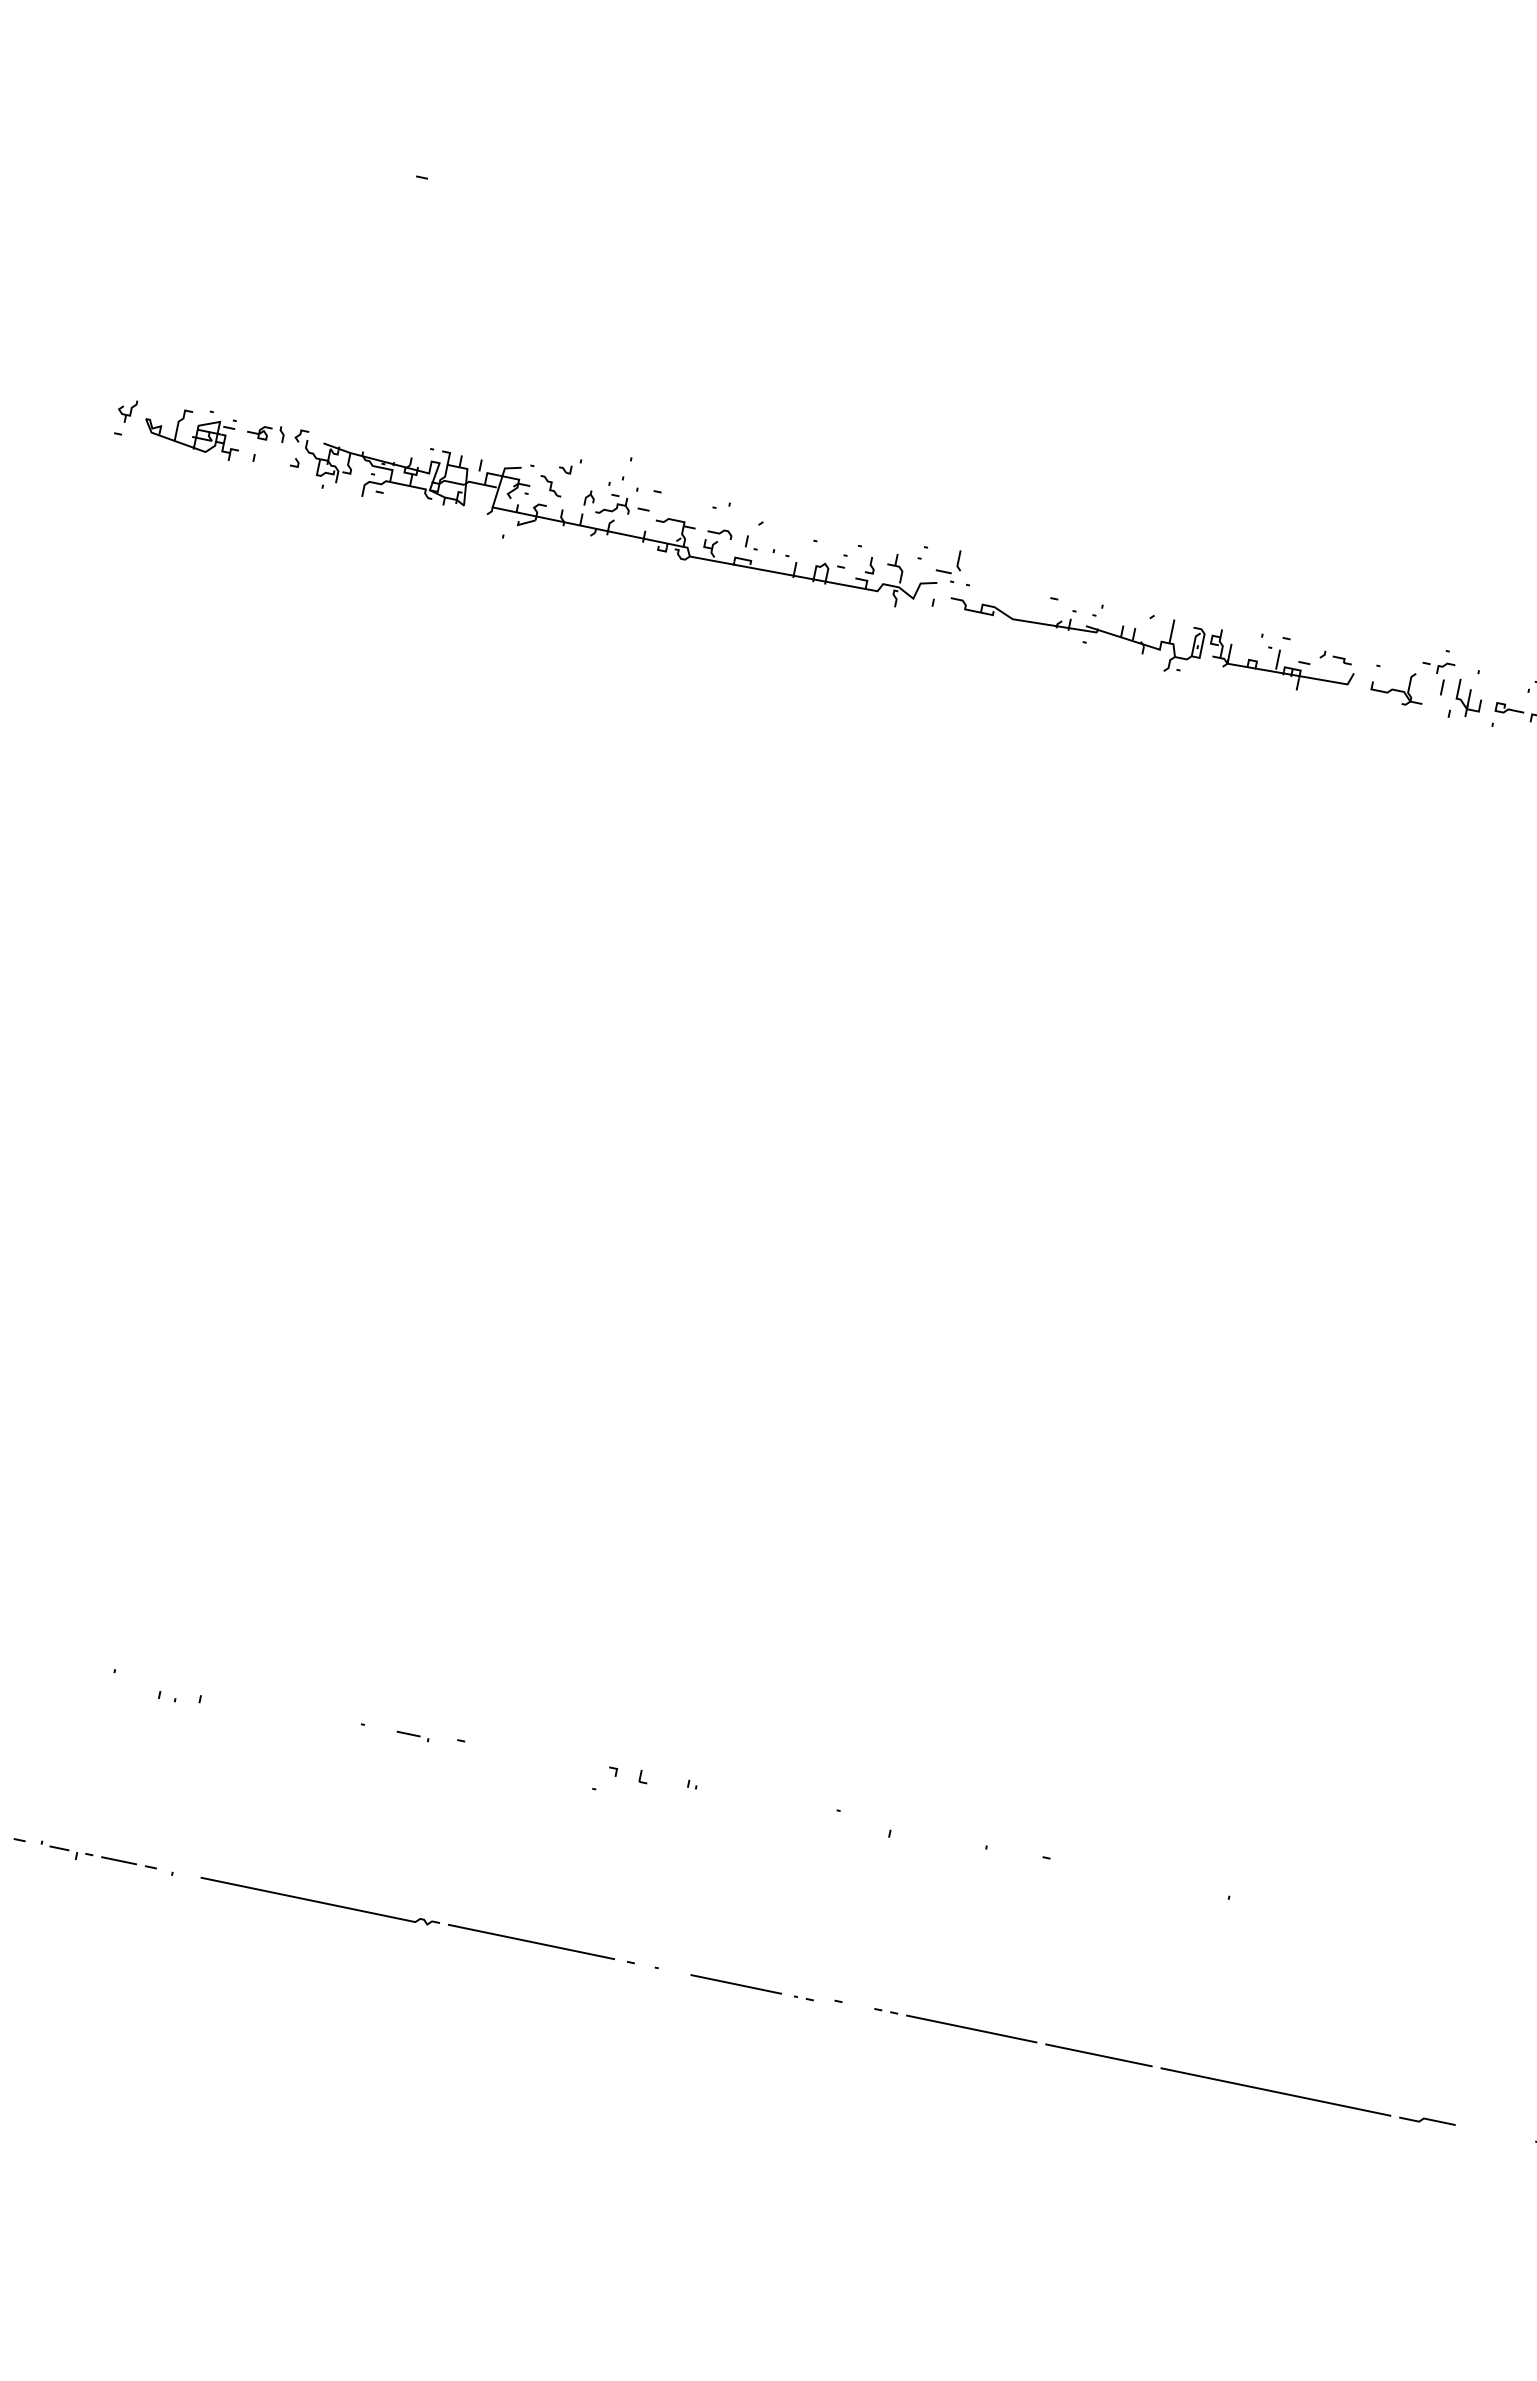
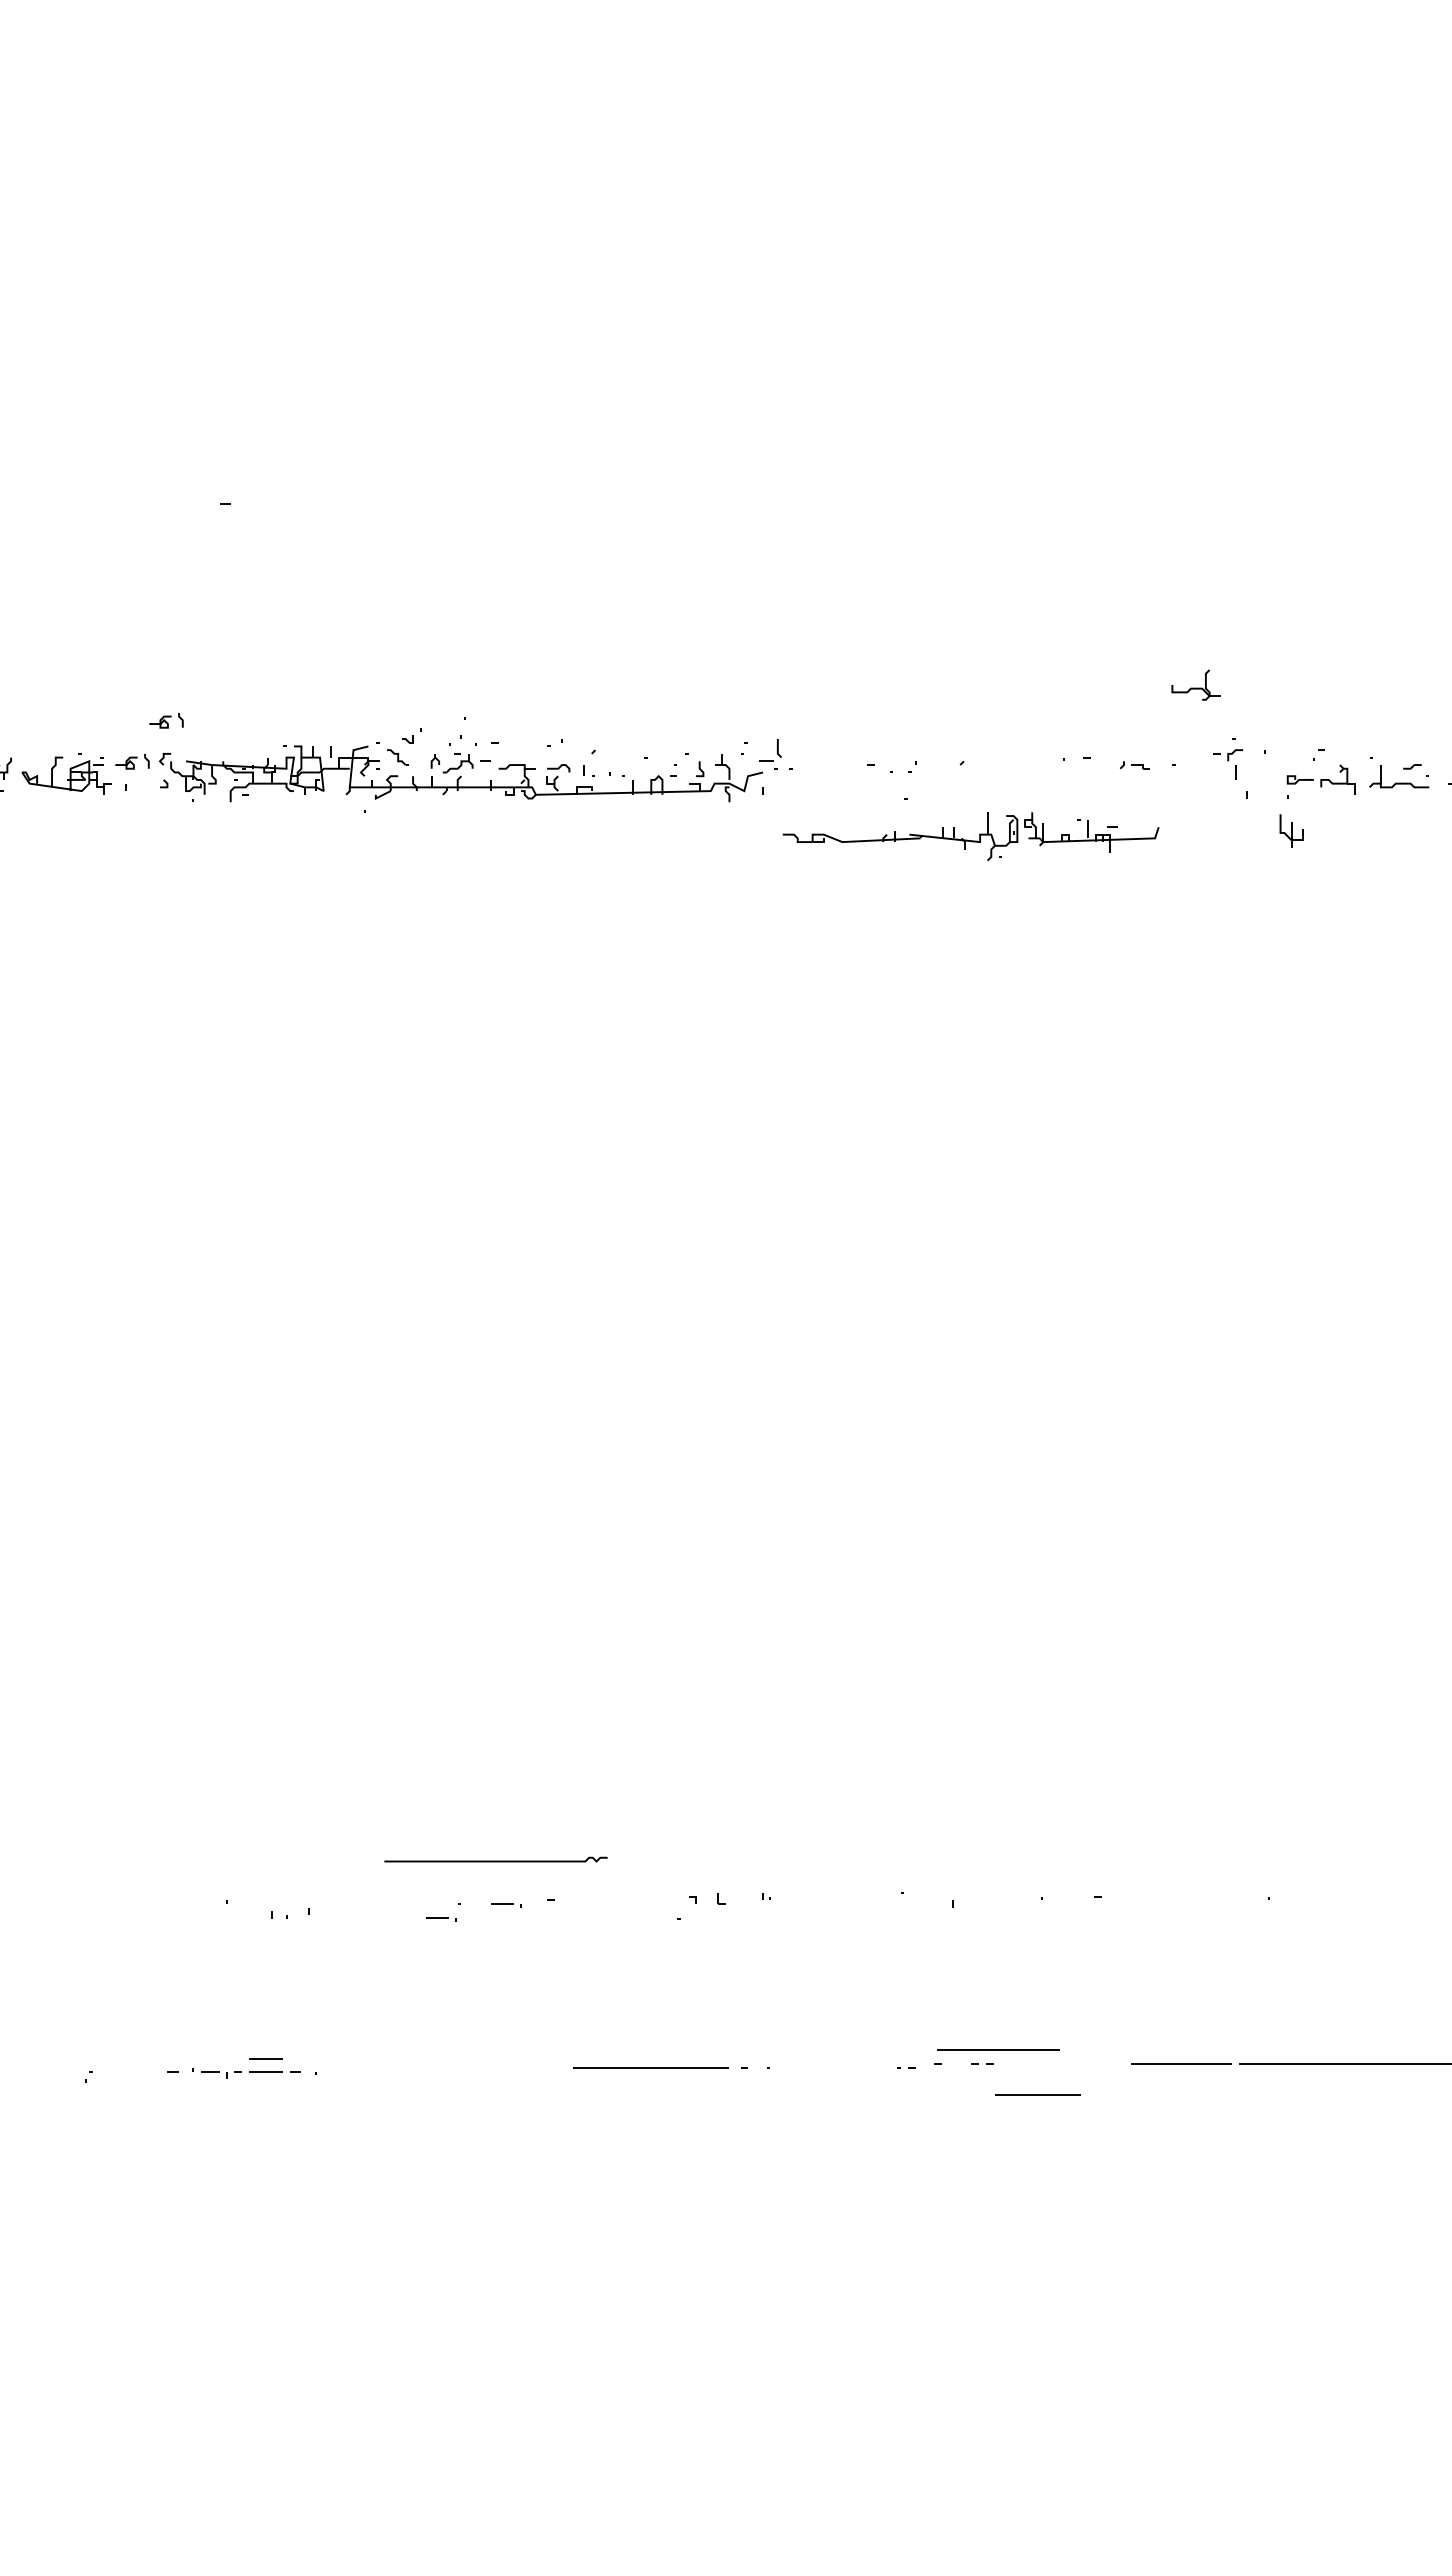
part: (311, 395) -> (166, 720), added
part: (1150, 641) -> (970, 836), moved
part: (1397, 686) -> (1195, 684), moved
part: (1468, 698) -> (1291, 830), moved
part: (340, 1737) -> (441, 1919), added
line: (121, 1846) -> (265, 2058), added
curve: (319, 1901) -> (495, 1860), moved
line: (735, 1984) -> (1037, 2094), moved
line: (971, 2028) -> (998, 2049), moved

